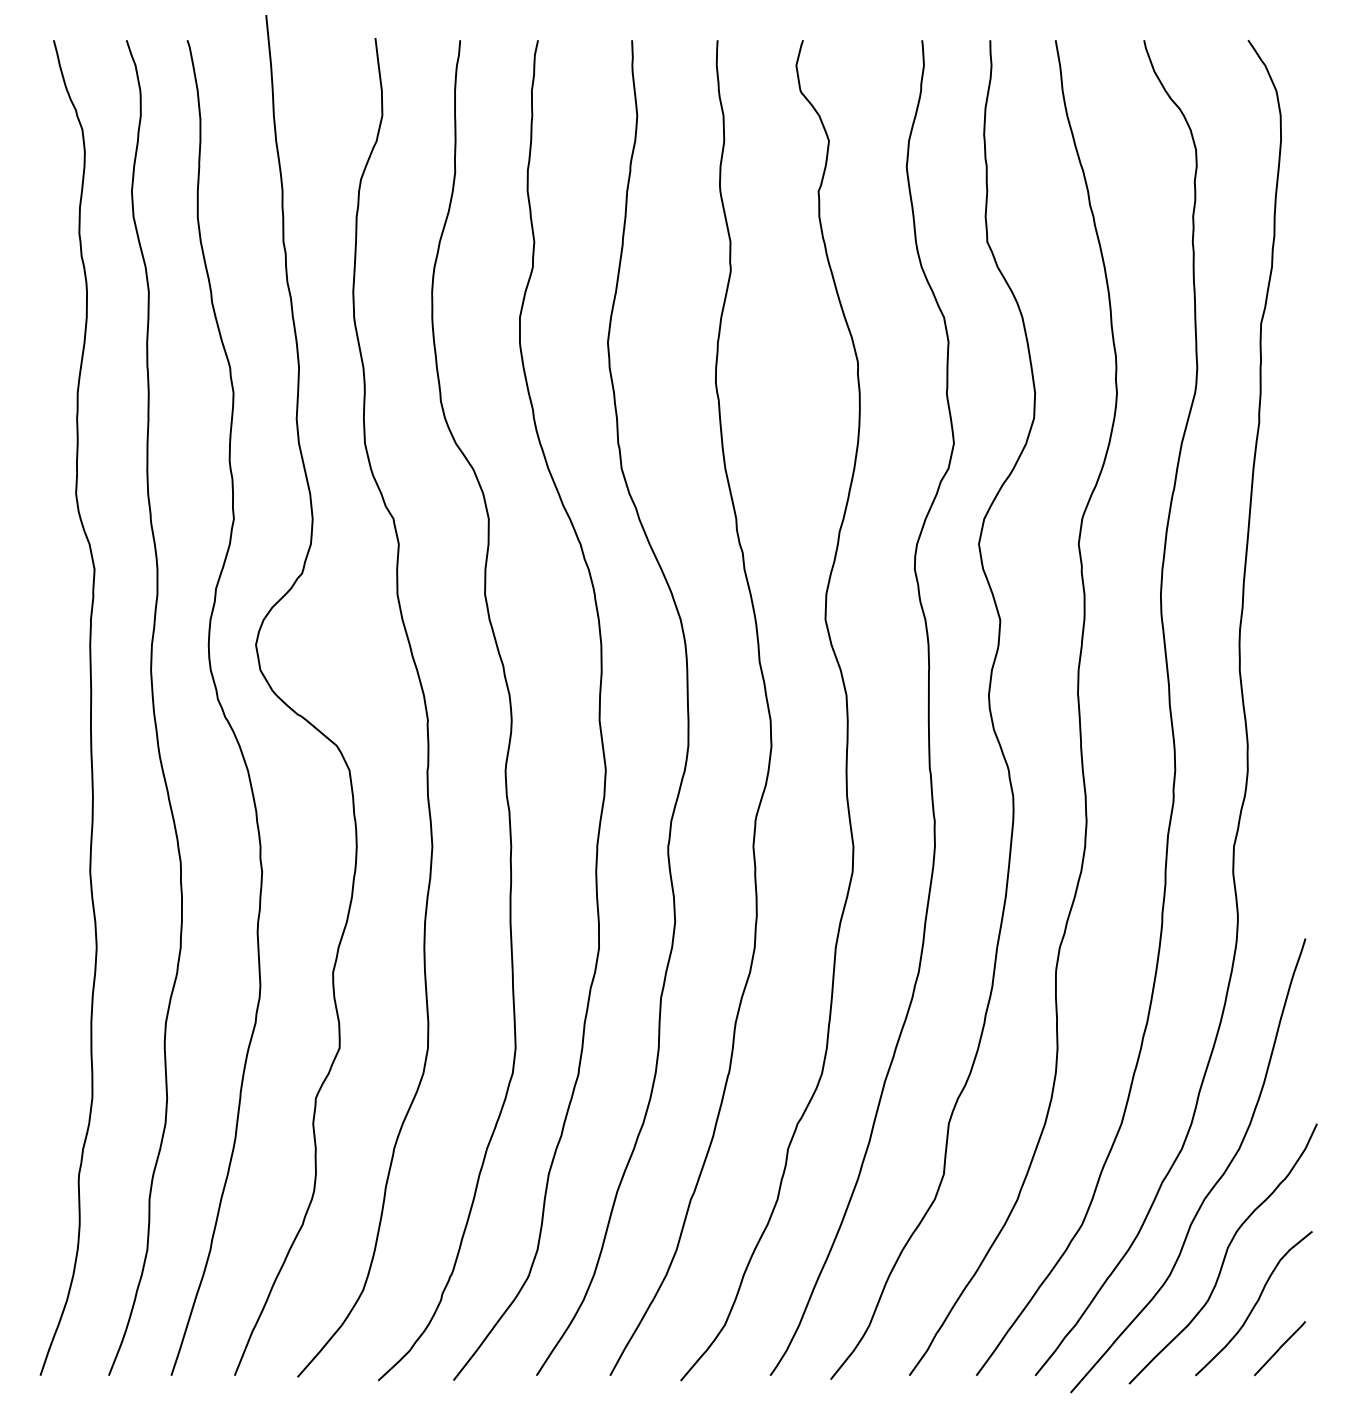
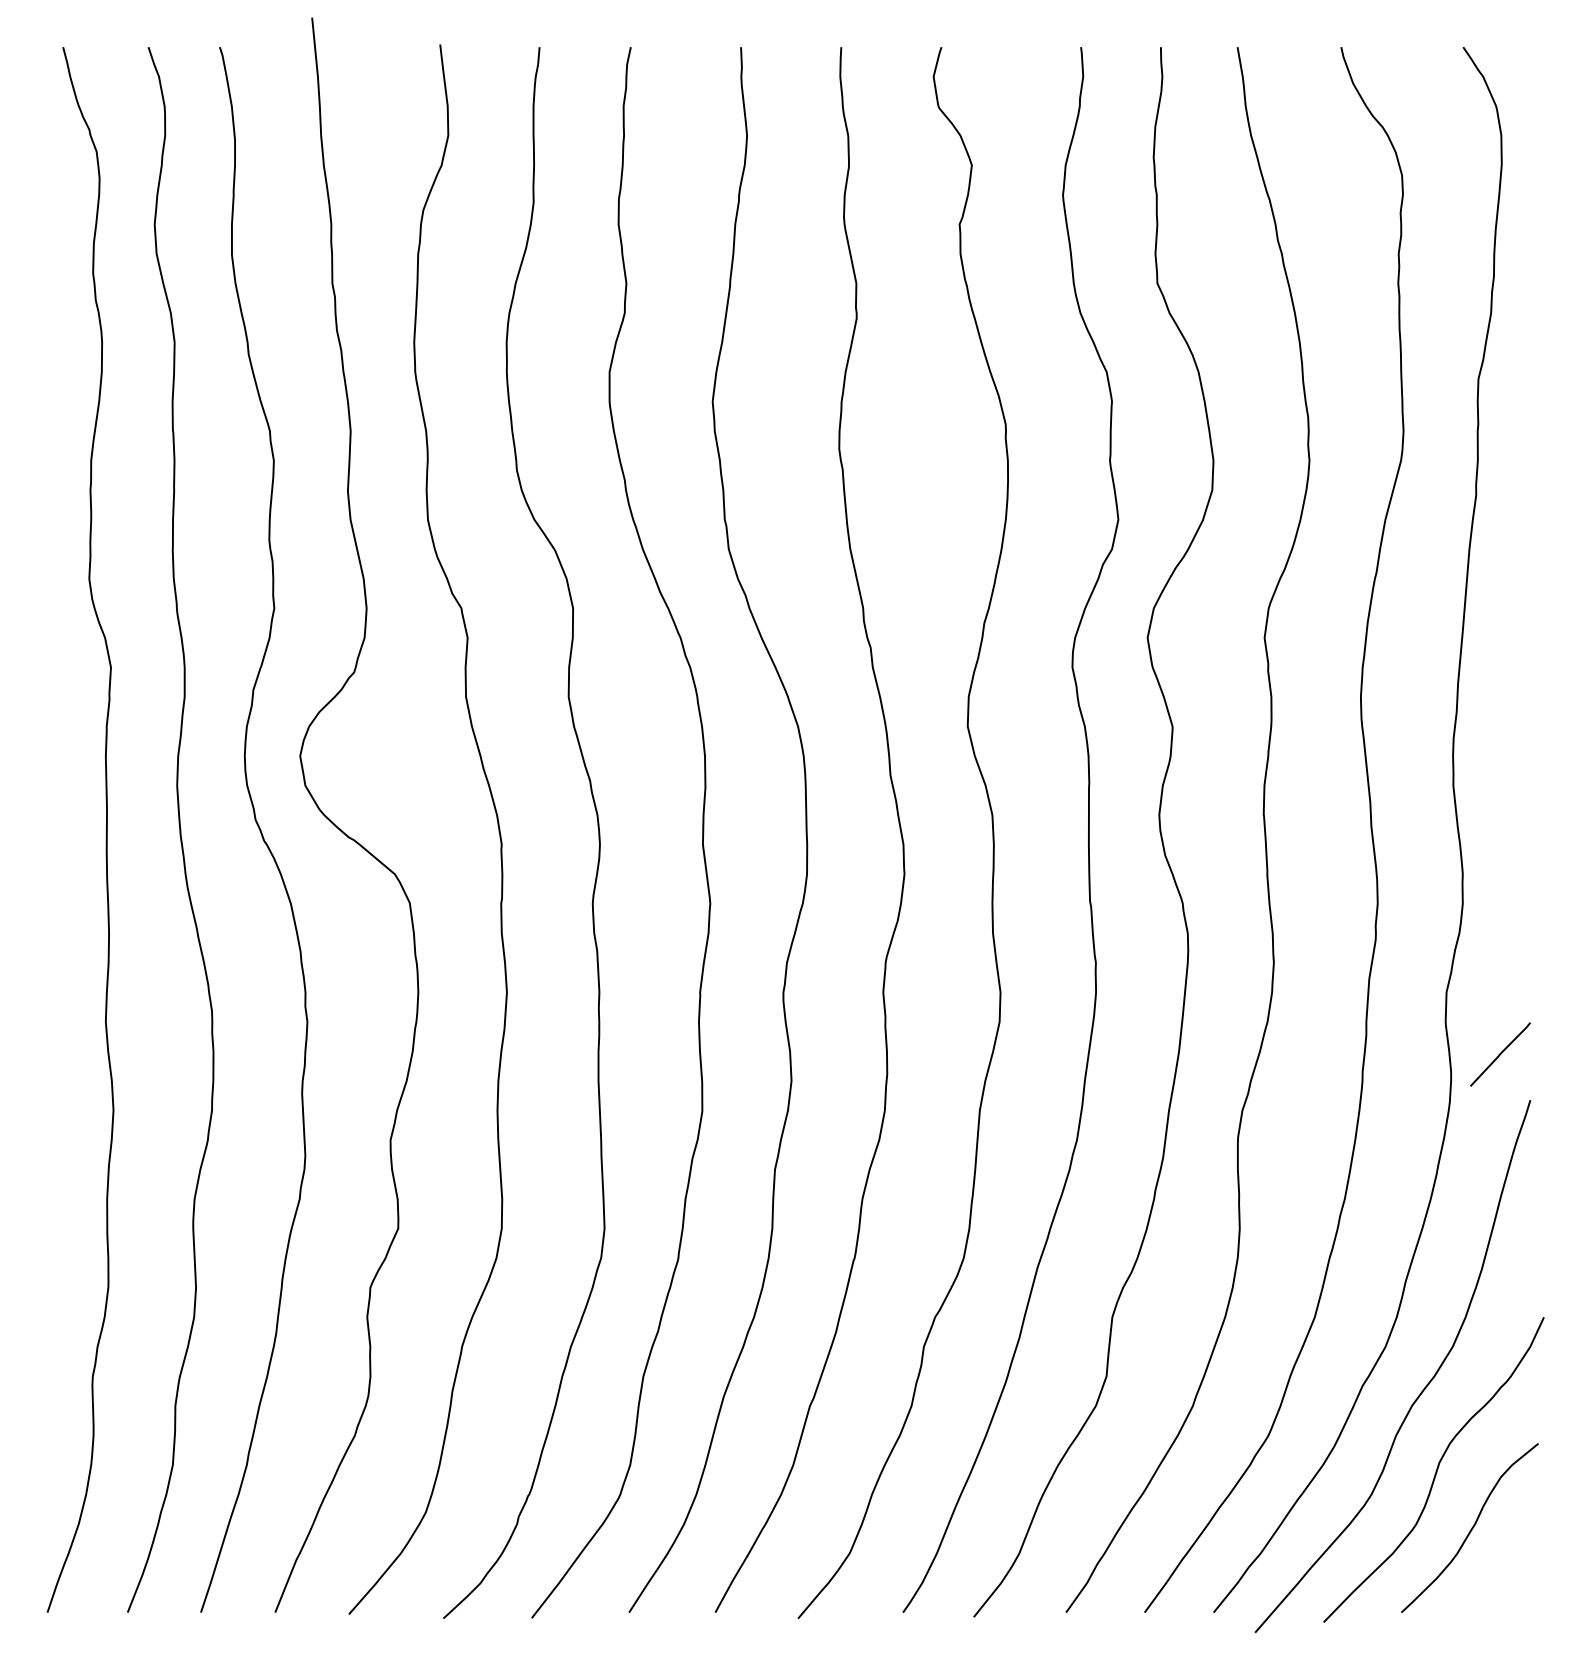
line: (1279, 1348) -> (1499, 1054), moved

